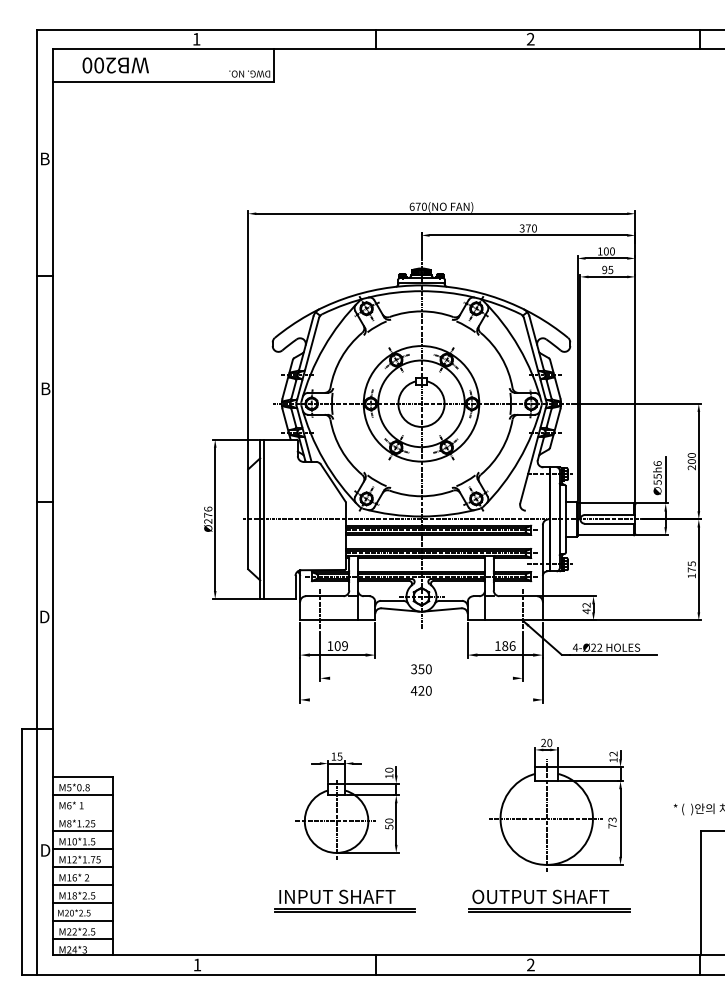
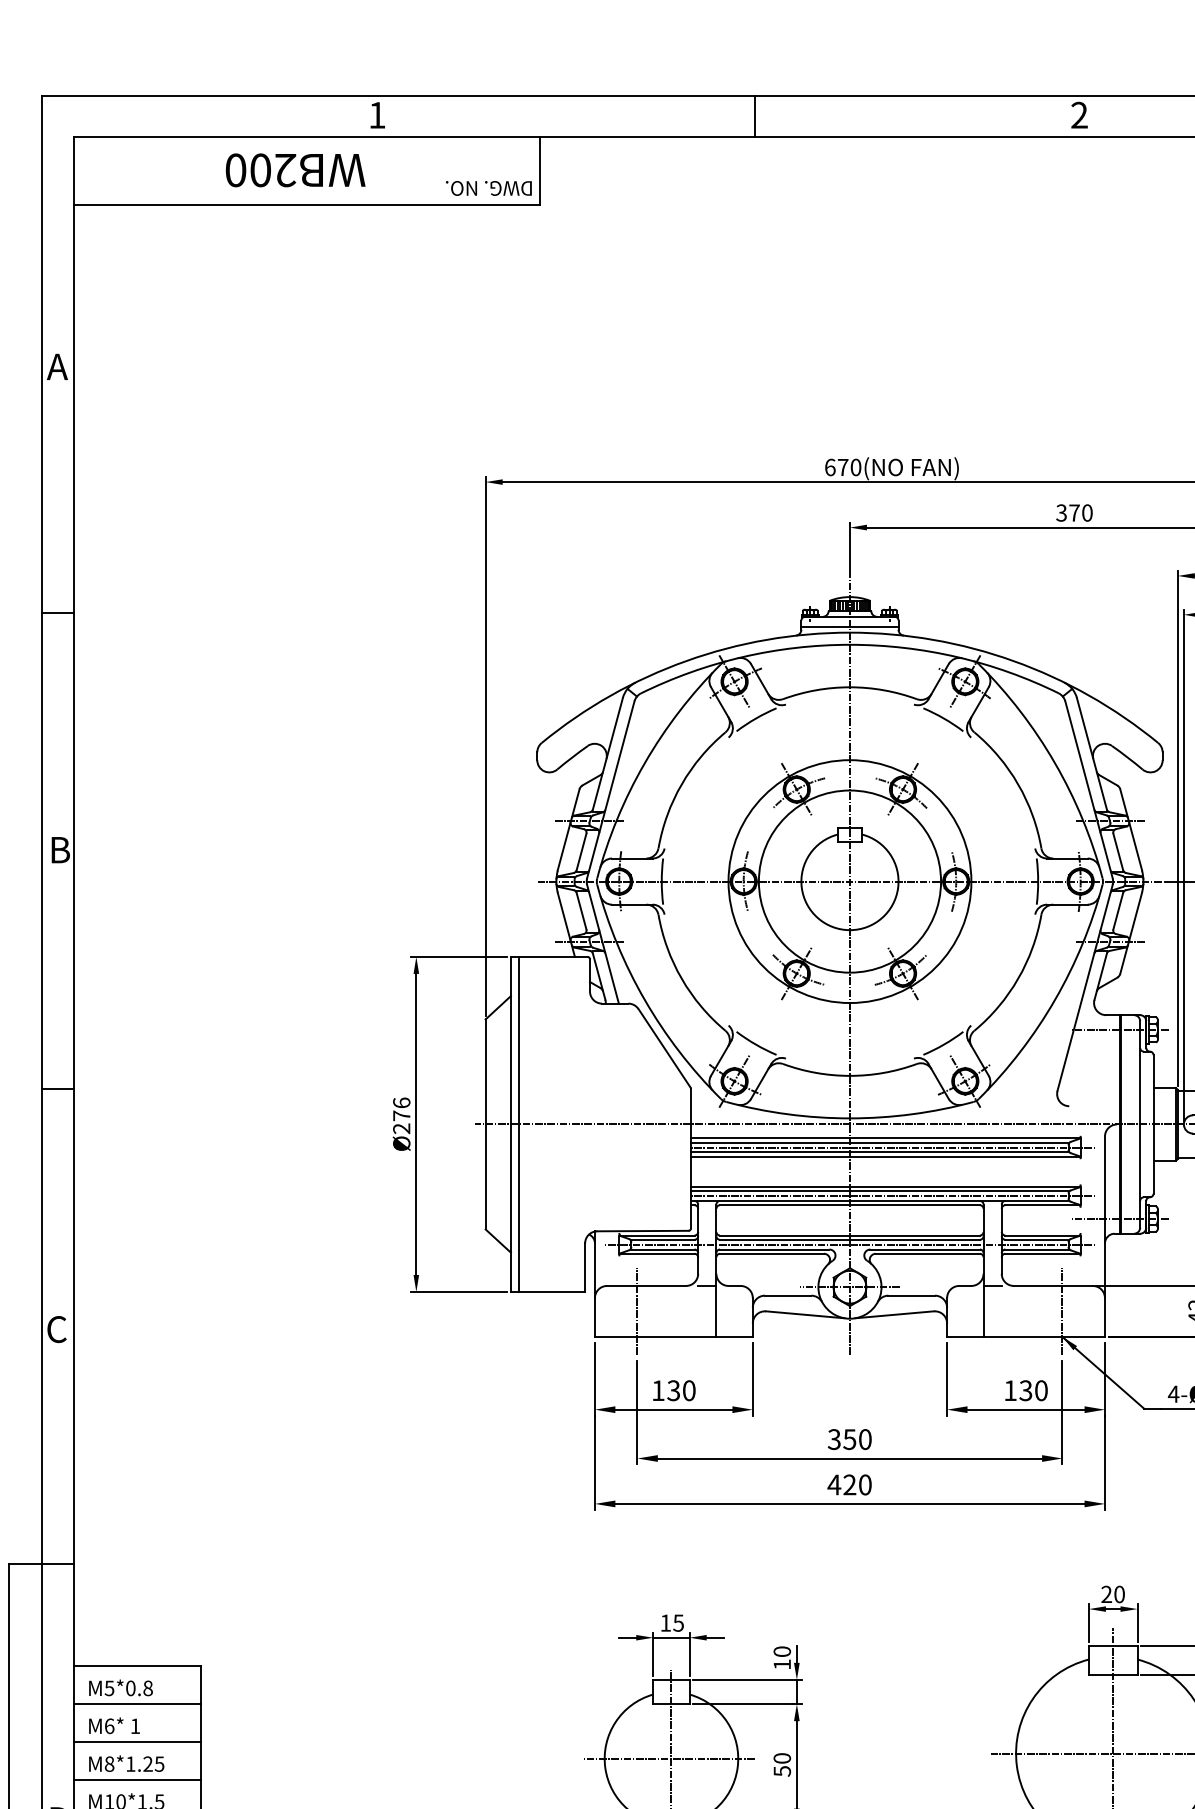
text: (115, 65) -> (295, 170), moved
text: (44, 158) -> (57, 365), B -> A
text: (44, 616) -> (57, 1328), D -> C
text: (340, 645) -> (679, 1389), 109 -> 130
text: (508, 645) -> (1032, 1389), 186 -> 130
line: (421, 678) -> (849, 1458), added
line: (421, 699) -> (849, 1503), added
line: (82, 813) -> (137, 1742), added

